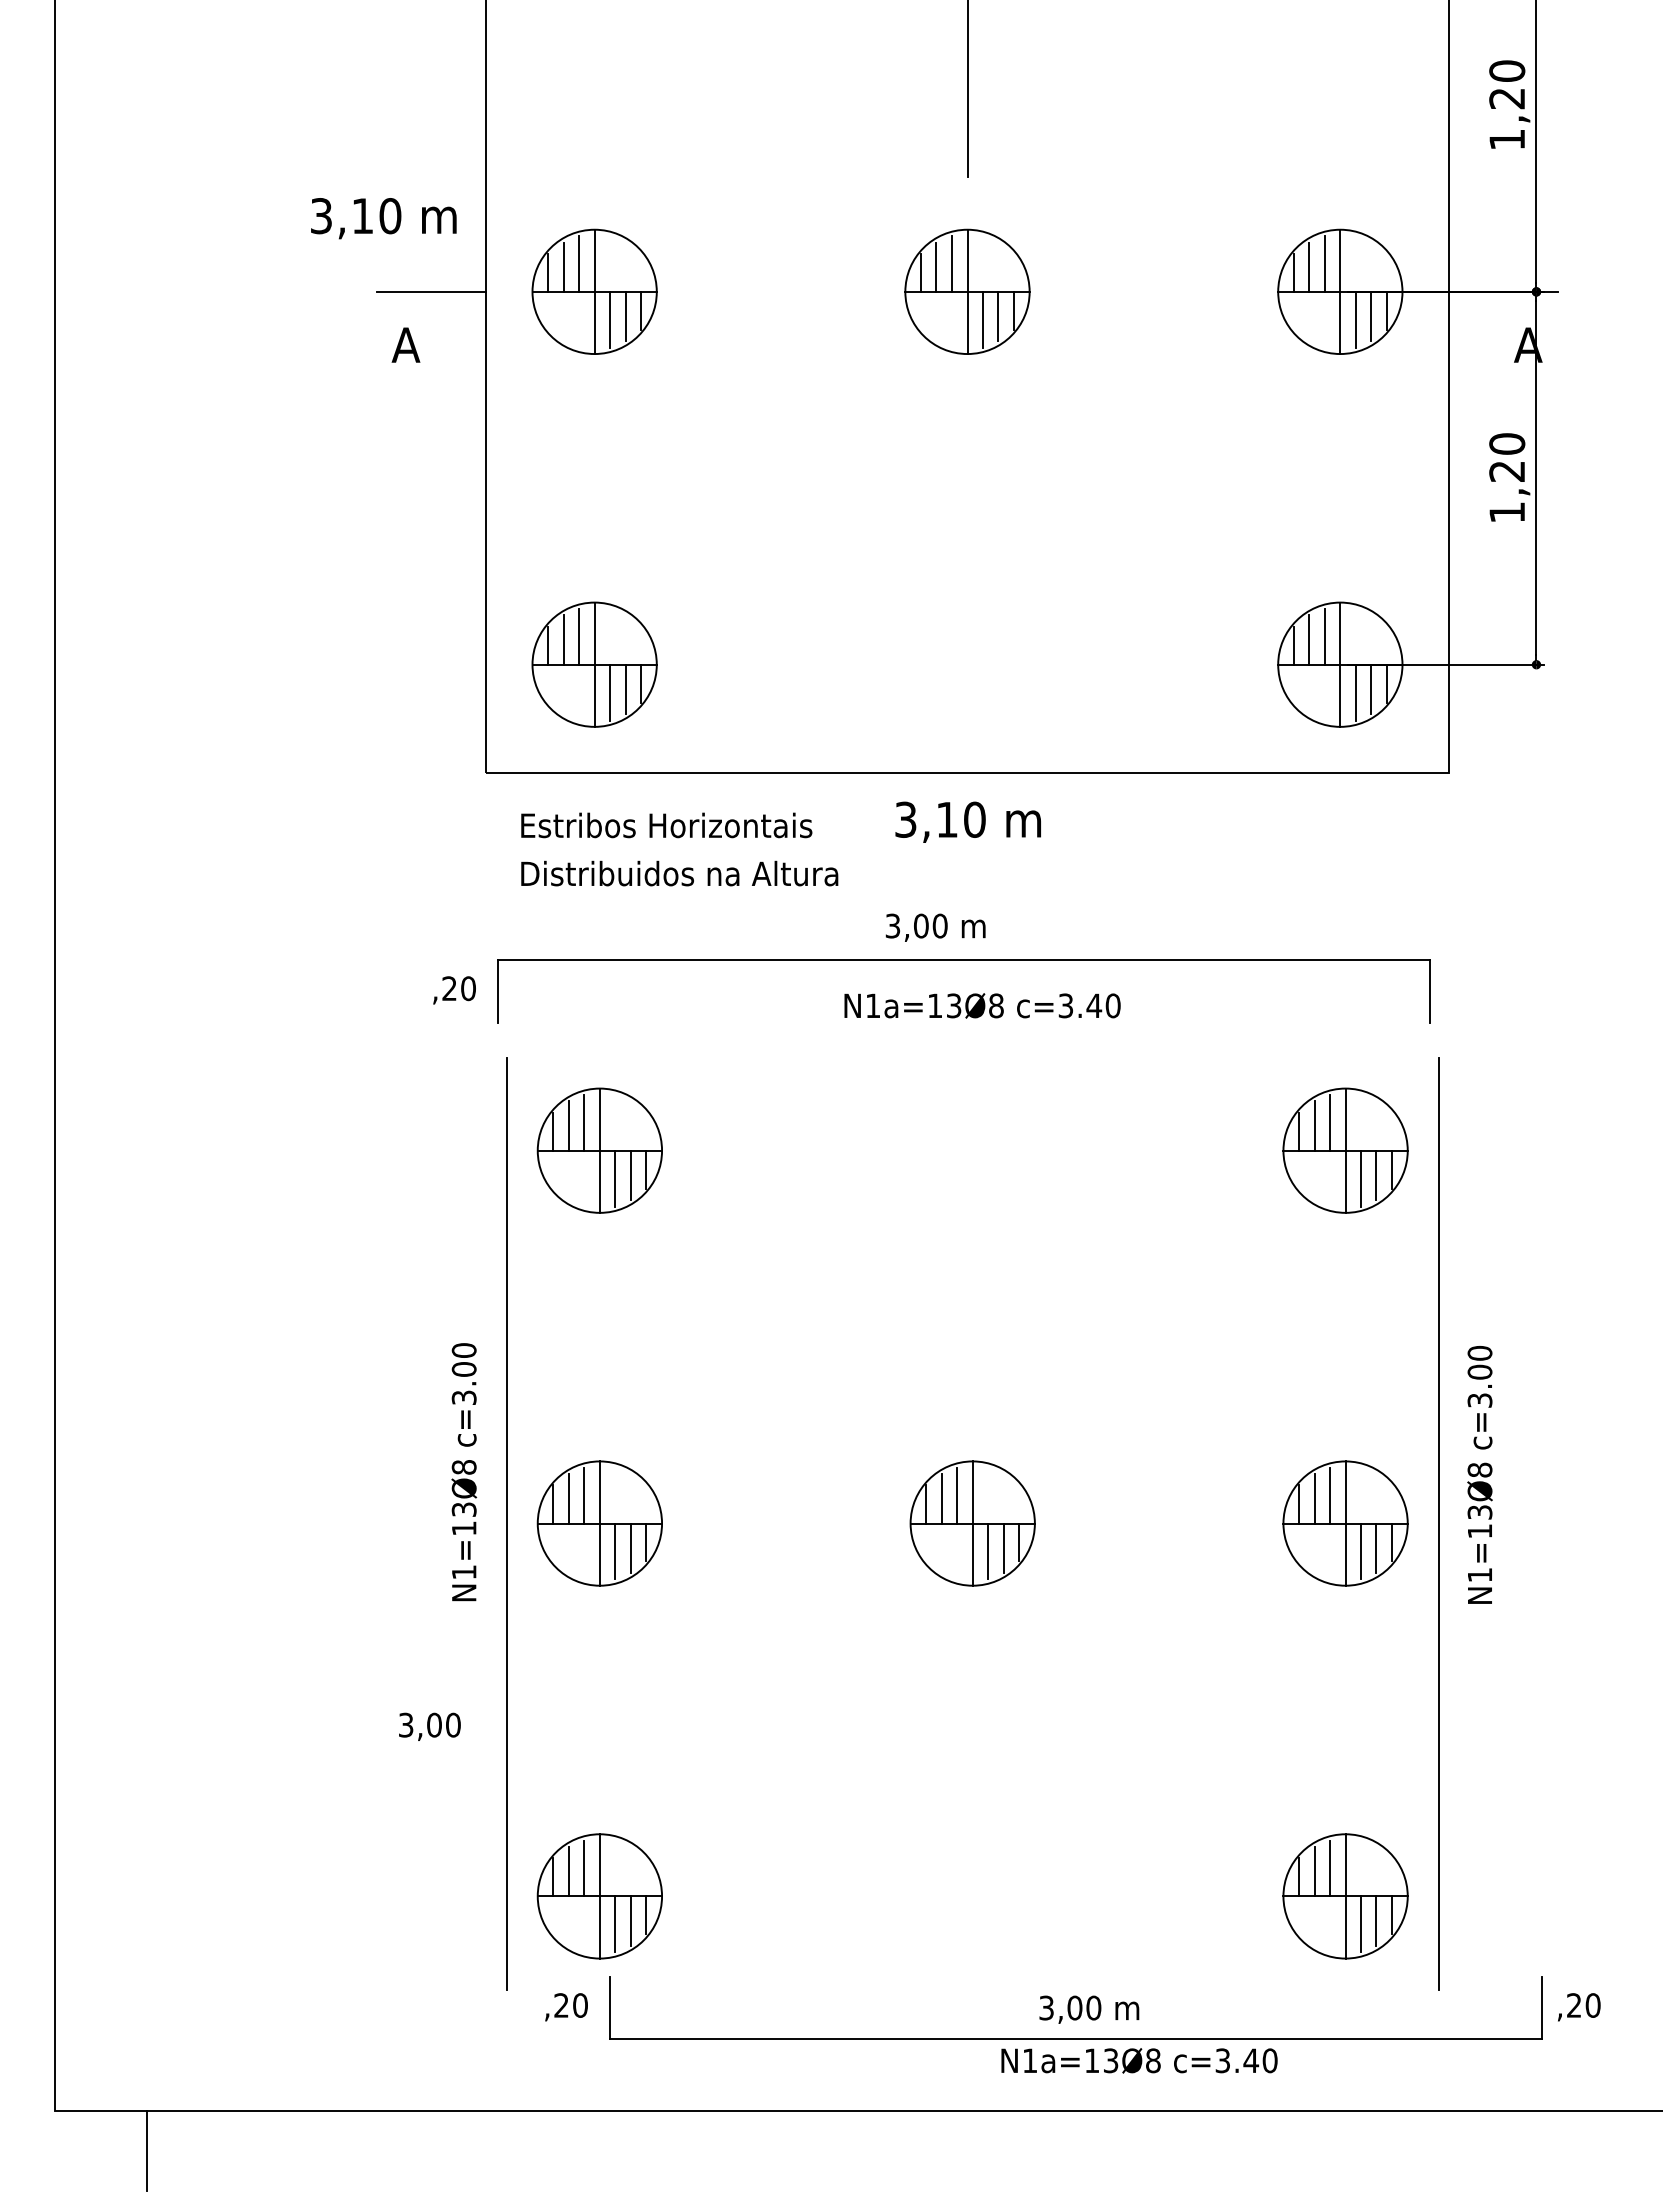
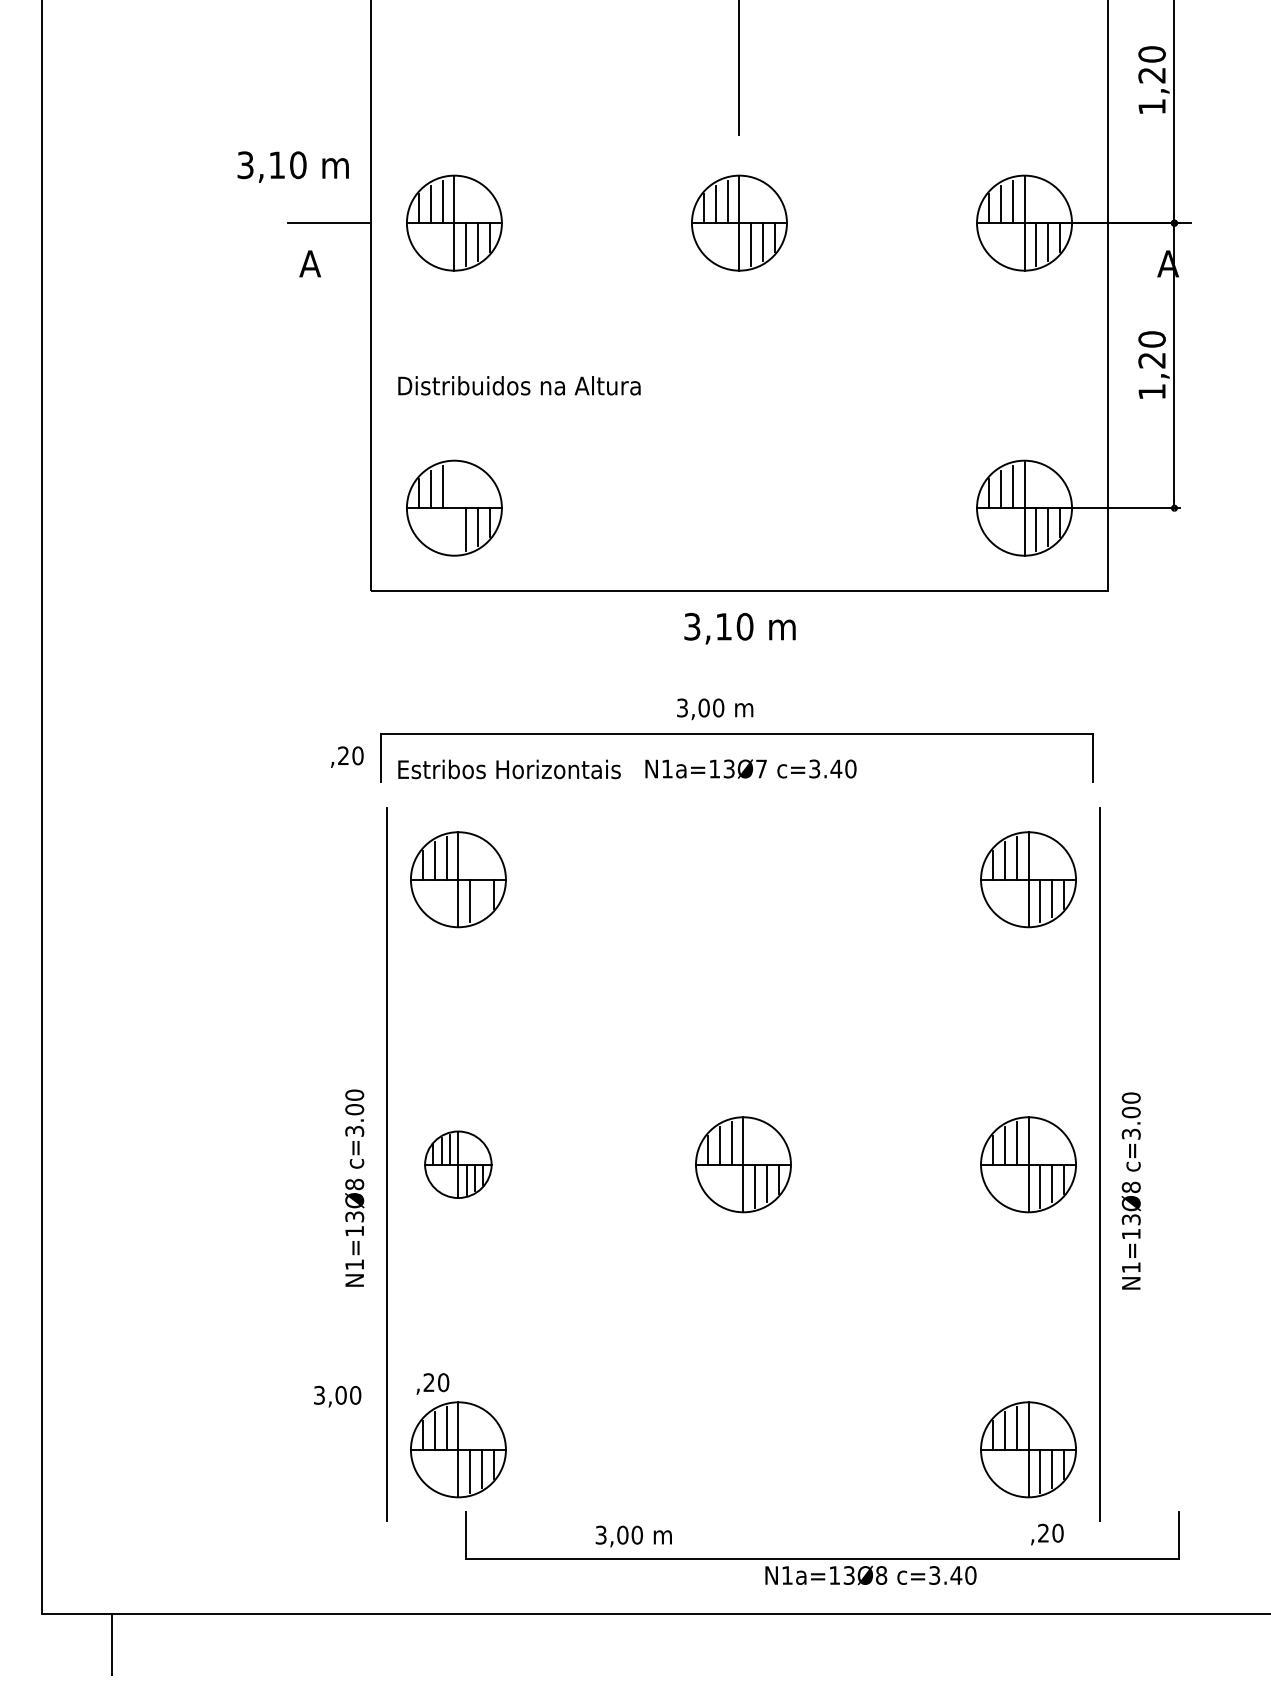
line: (594, 664) -> (454, 508), removed
text: (666, 825) -> (509, 769), moved
text: (679, 873) -> (519, 385), moved
text: (996, 1005) -> (761, 768), N1a=13Ø8 -> N1a=13Ø7
line: (630, 1175) -> (481, 898), removed
text: (464, 1472) -> (354, 1188), moved
text: (1479, 1474) -> (1130, 1190), moved
part: (599, 1523) -> (458, 1164), size x0.7
text: (429, 1726) -> (337, 1396), moved
text: (566, 2007) -> (432, 1384), moved
text: (1579, 2007) -> (1047, 1534), moved
text: (1089, 2009) -> (633, 1536), moved

